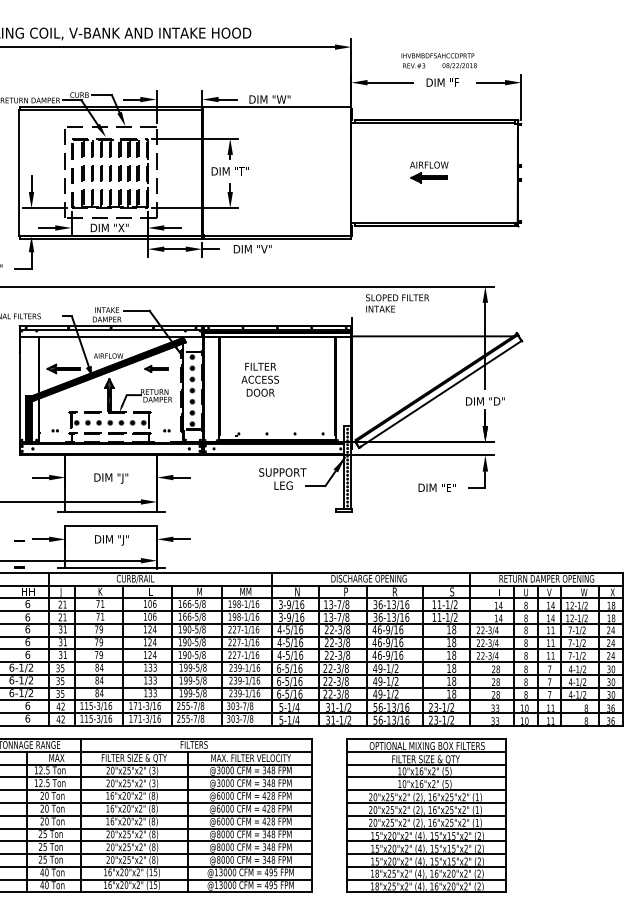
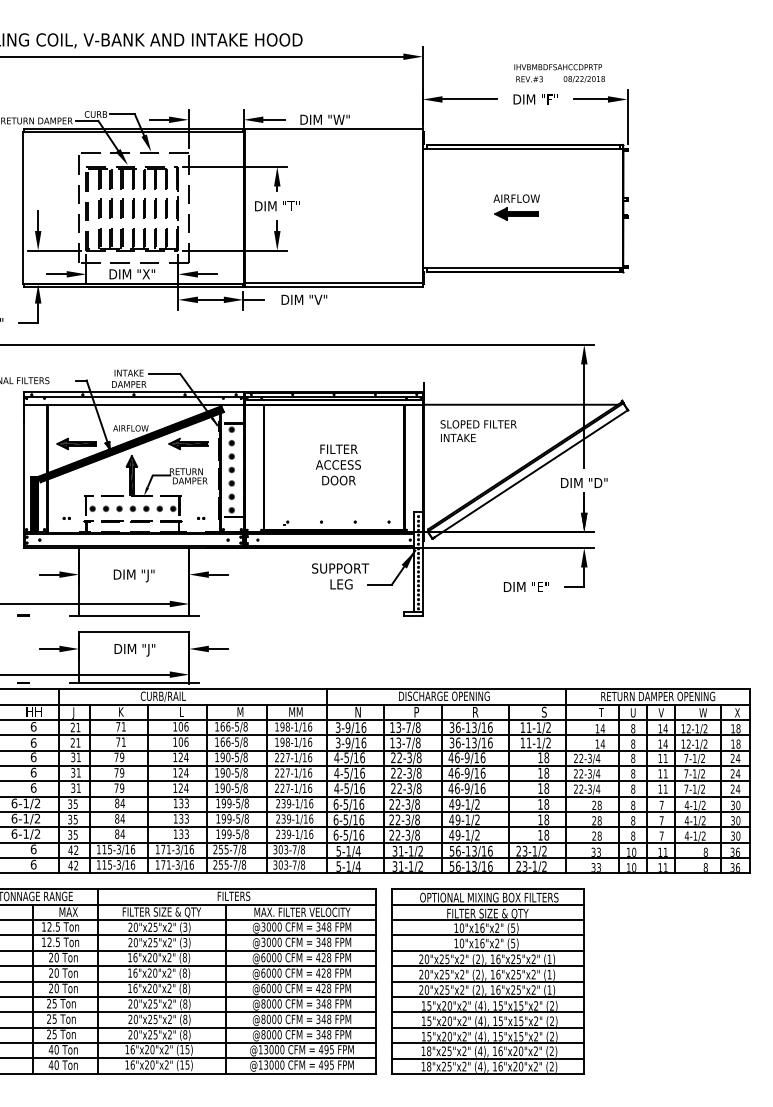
text: (439, 61) -> (559, 73), moved
text: (397, 302) -> (478, 430), moved
part: (156, 368) -> (188, 443), size x1.43
text: (259, 379) -> (337, 464), moved
line: (19, 540) -> (23, 615), moved
part: (425, 815) -> (487, 981), moved

